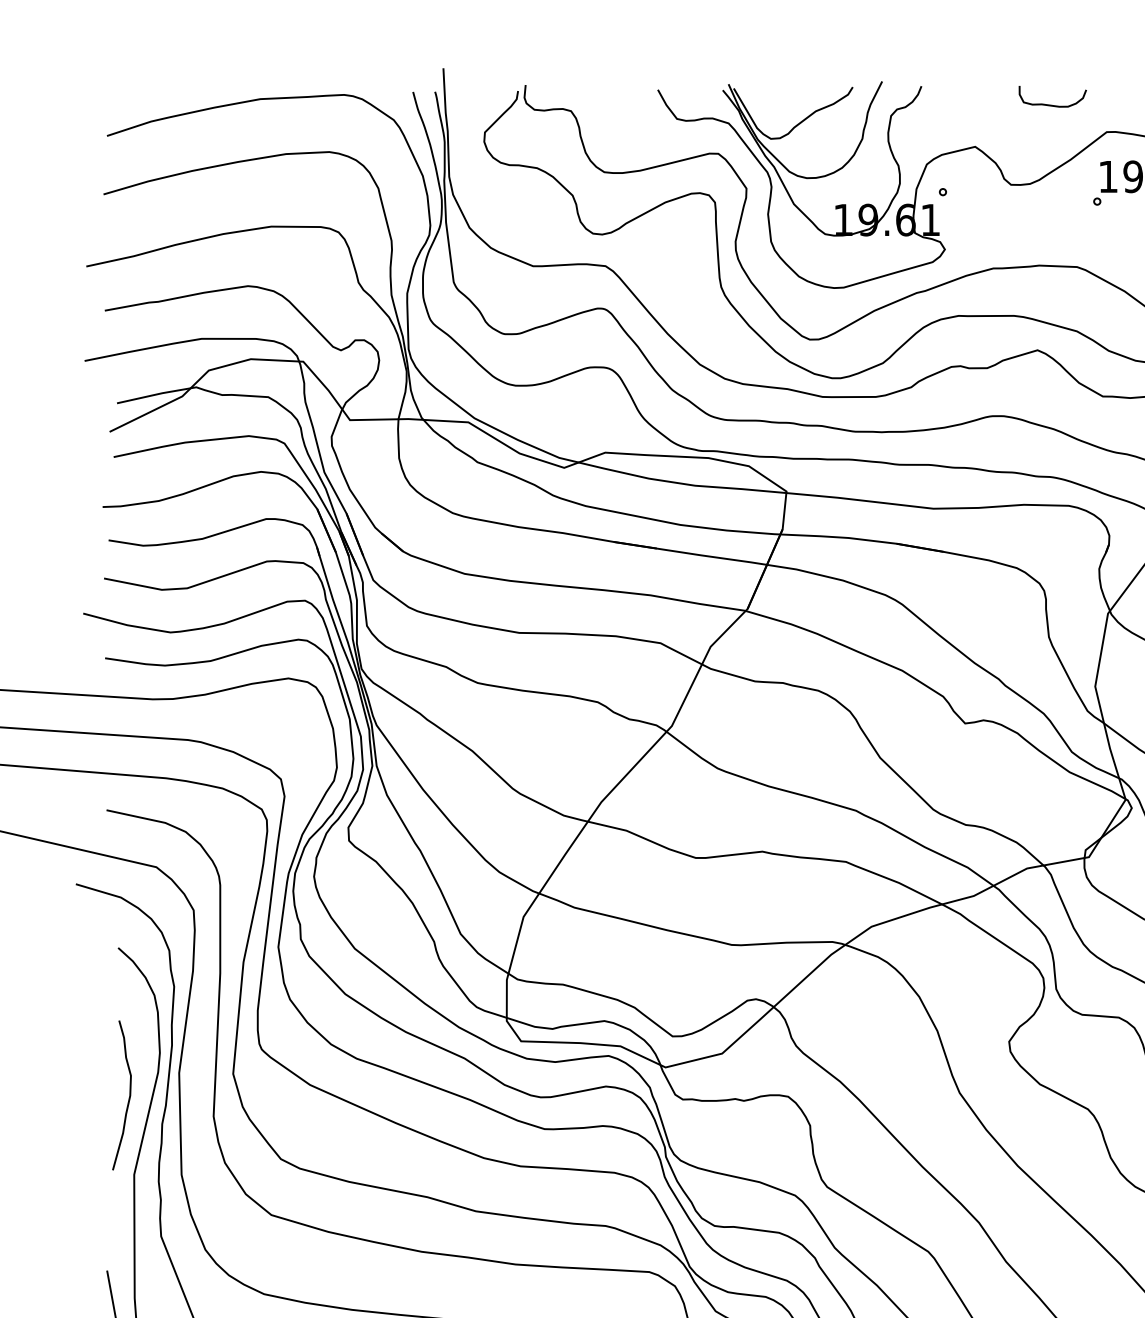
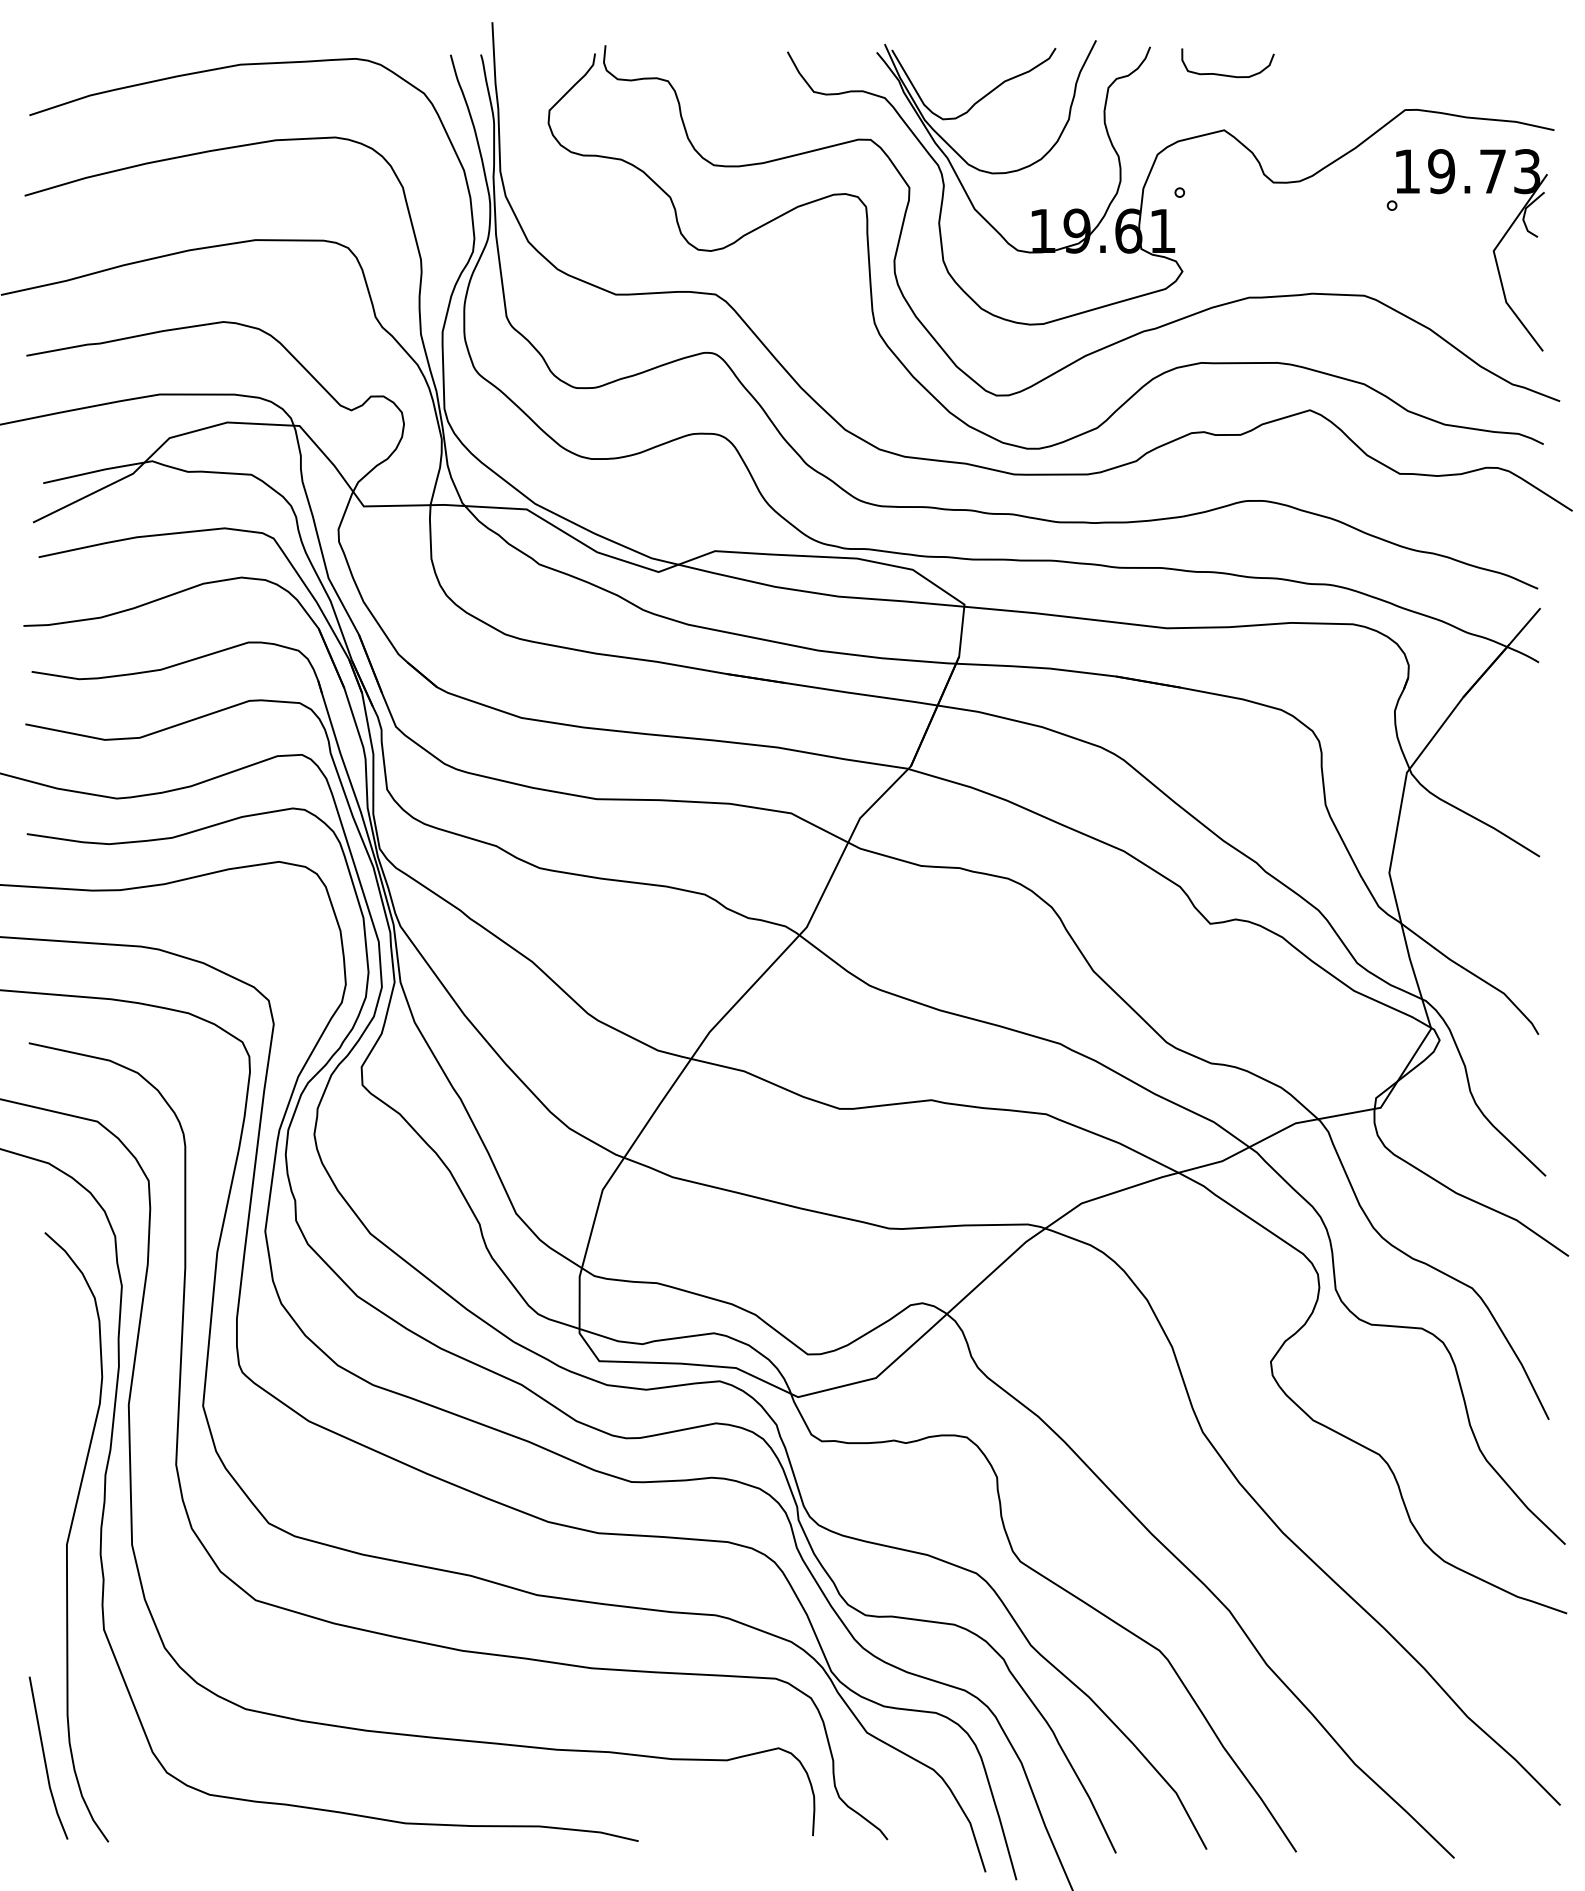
curve: (1051, 104) -> (1226, 74), moved
curve: (128, 1098) -> (59, 1439), removed

